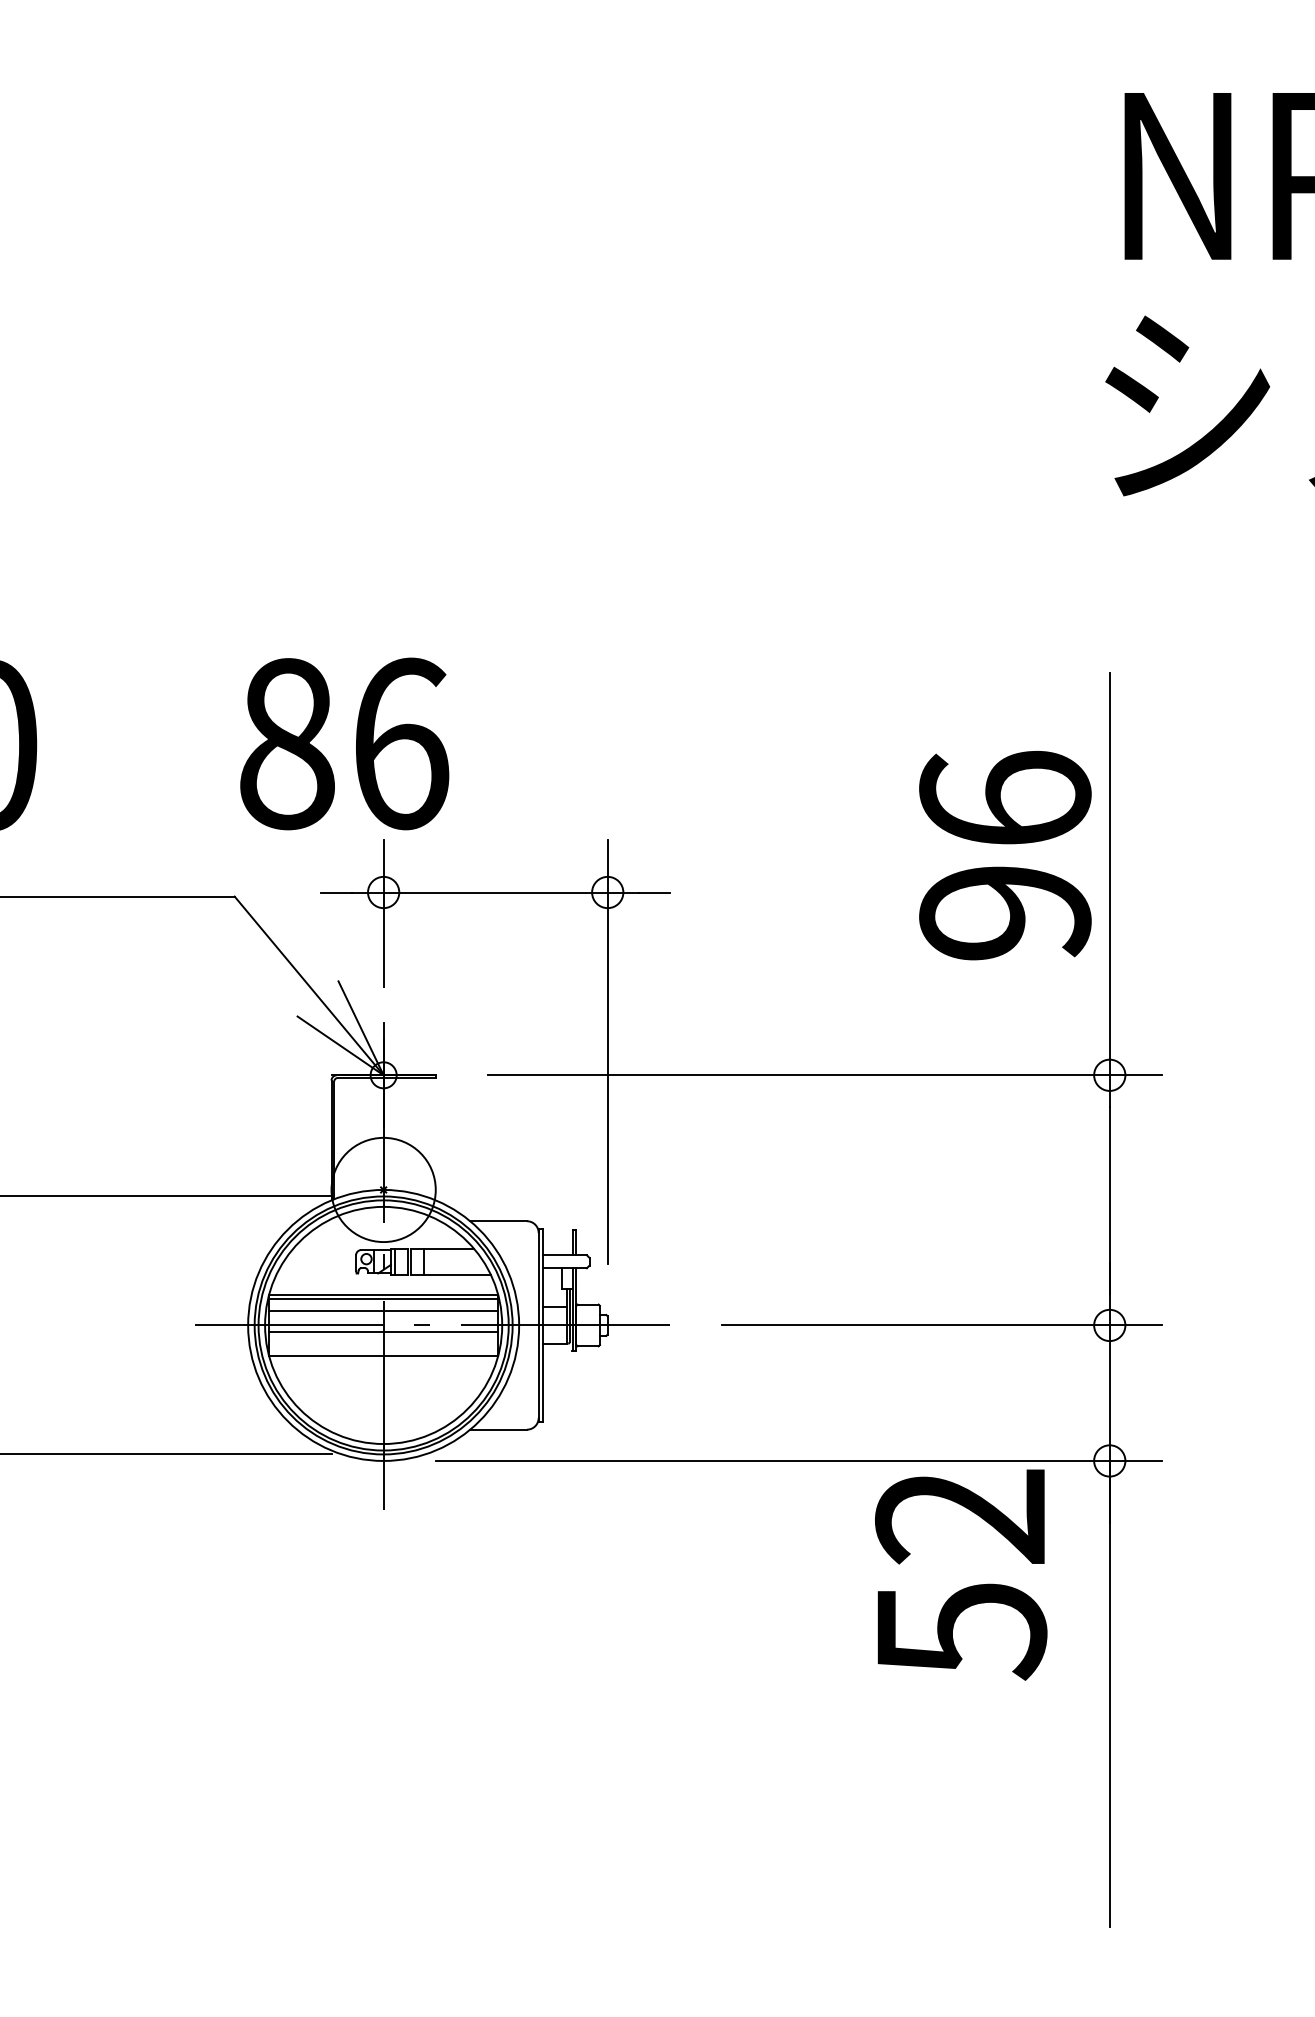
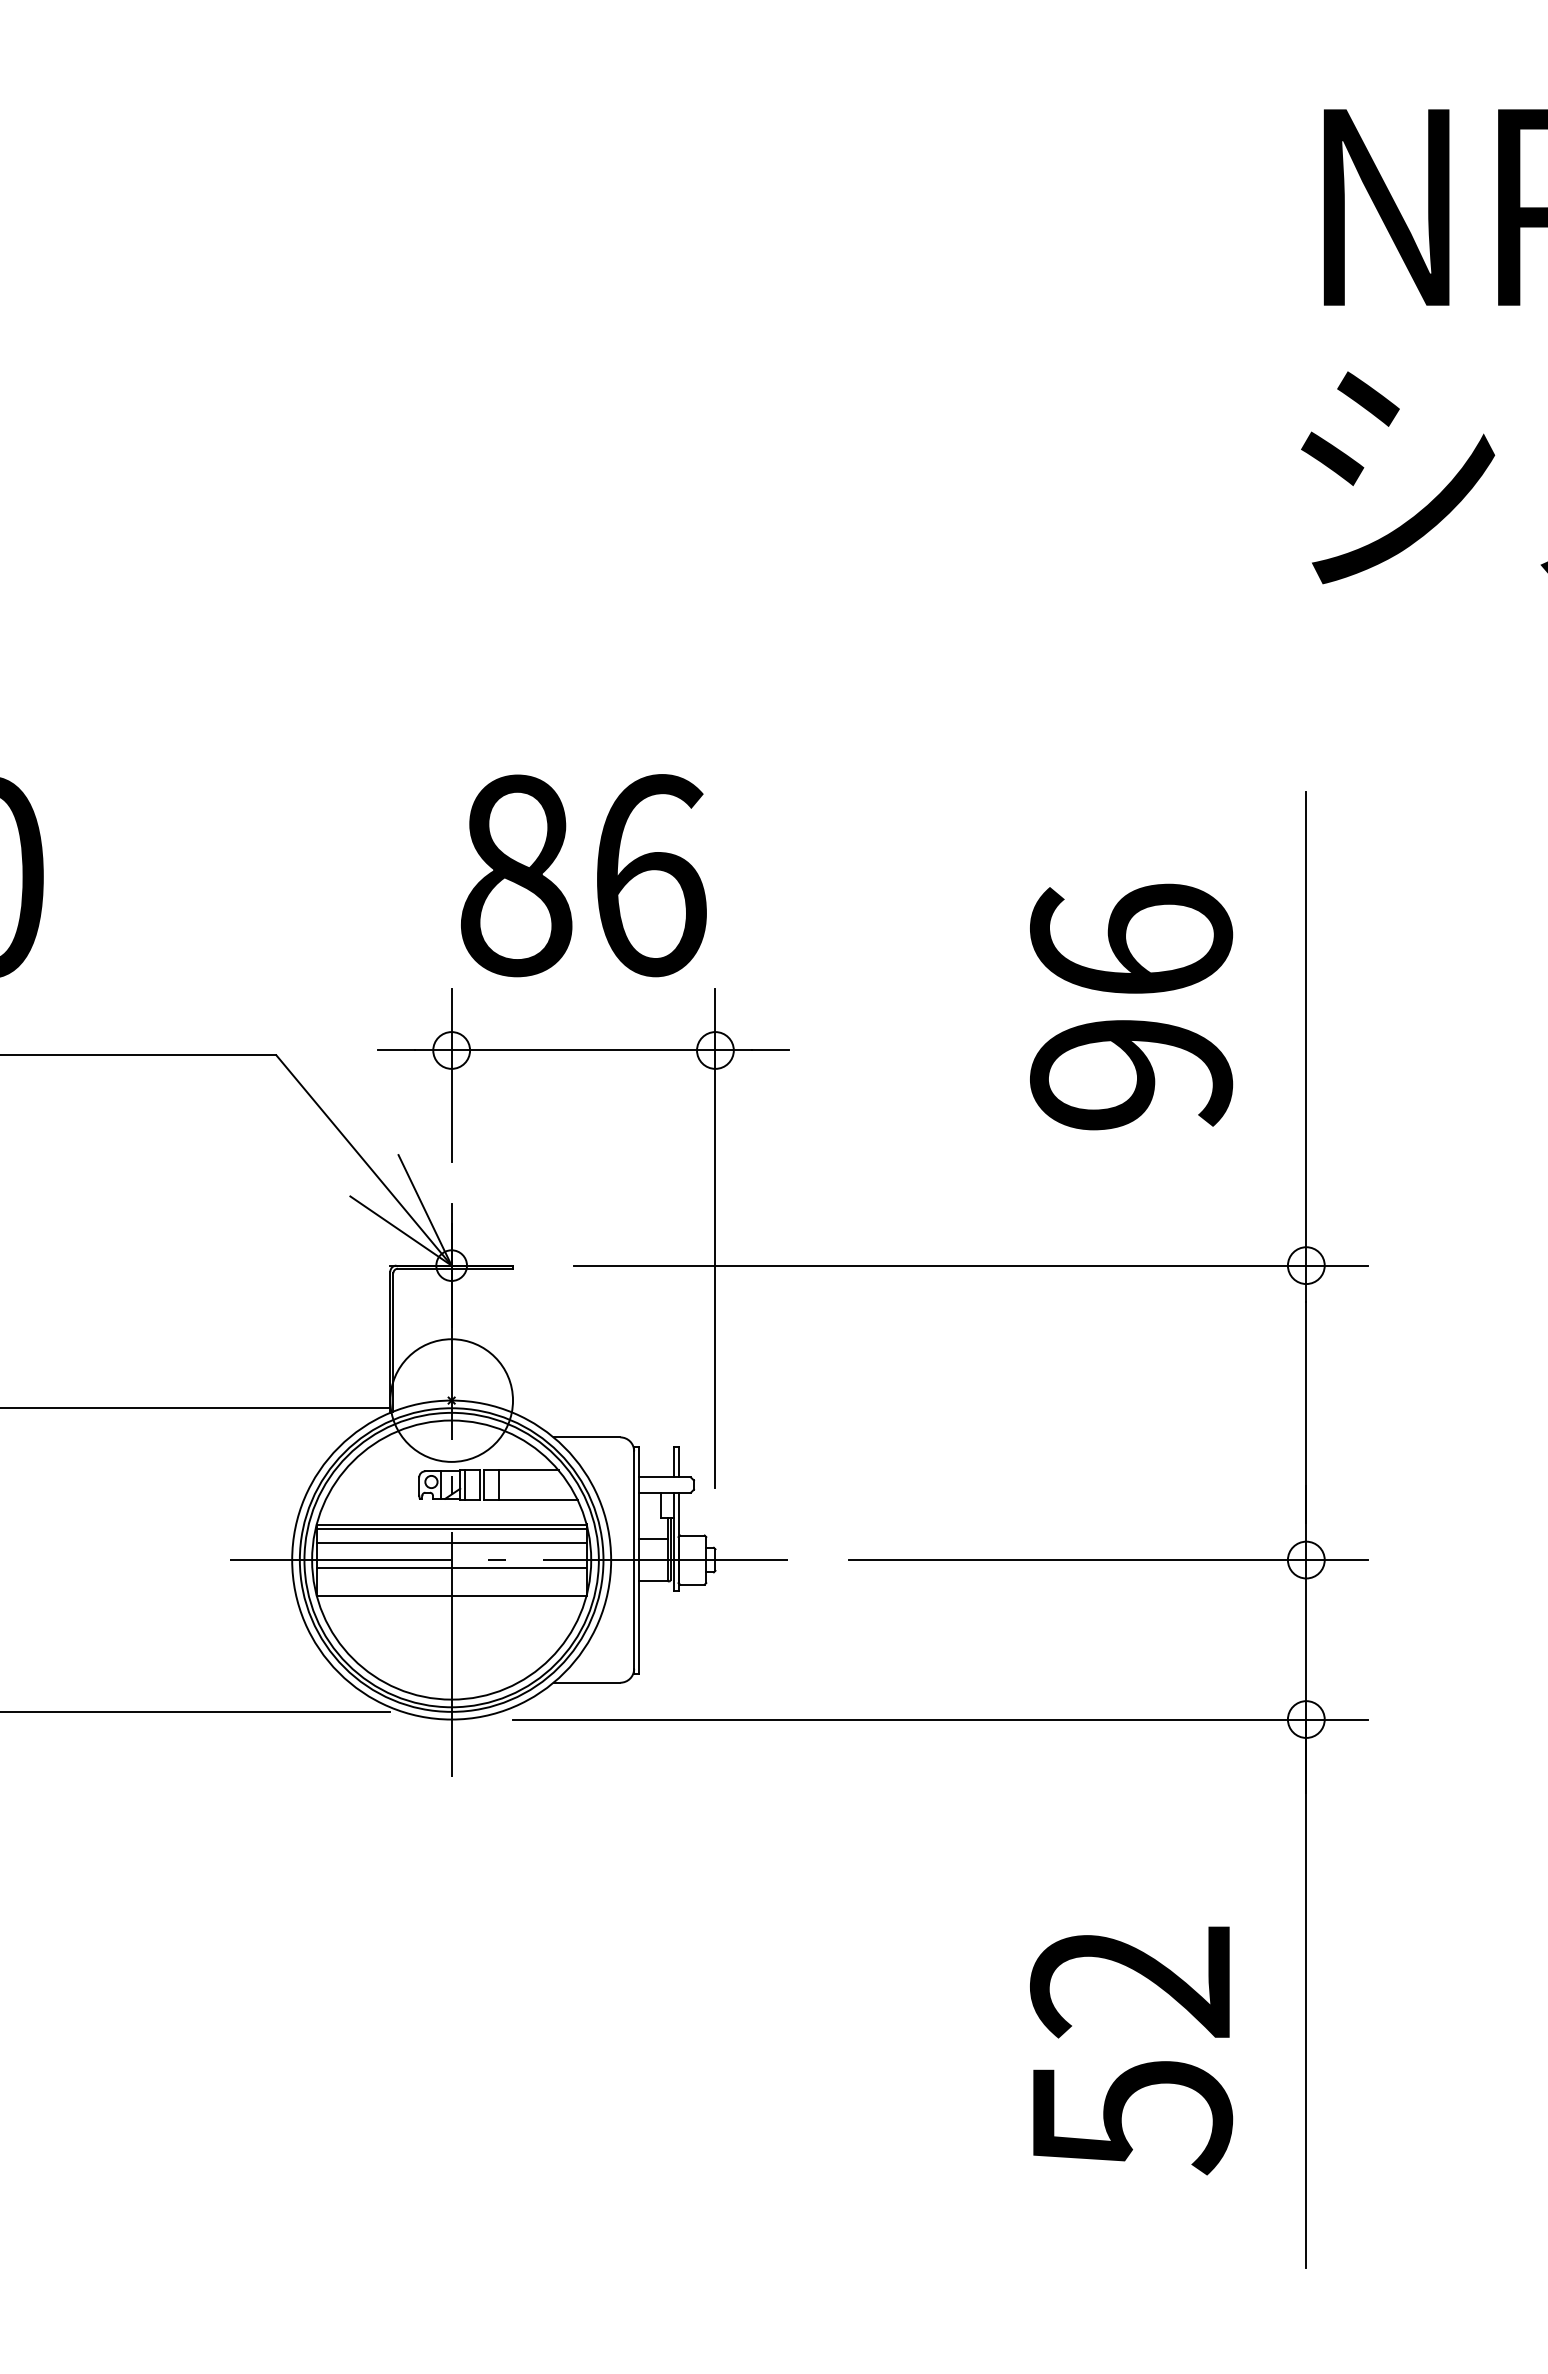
text: (344, 743) -> (583, 875), moved
text: (1005, 855) -> (1131, 1006), moved
text: (961, 1574) -> (1131, 2050), moved

